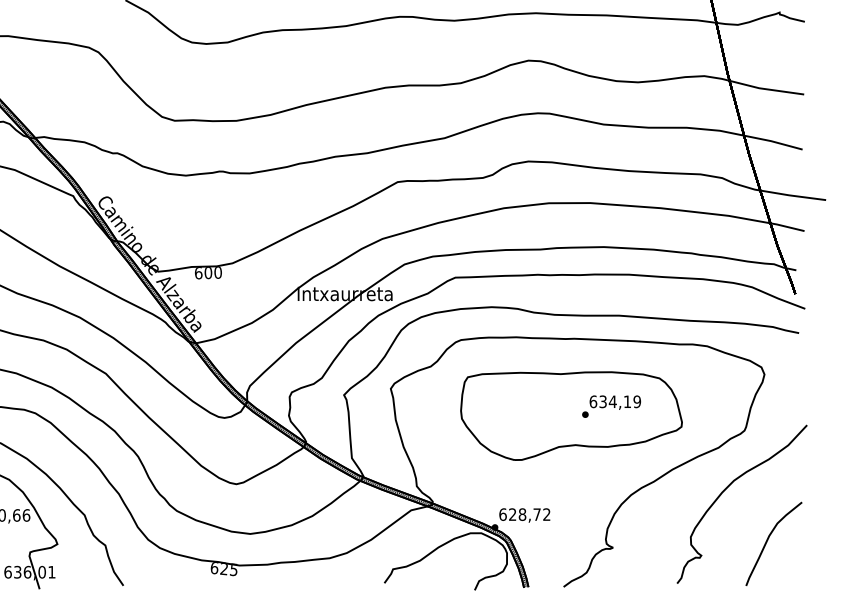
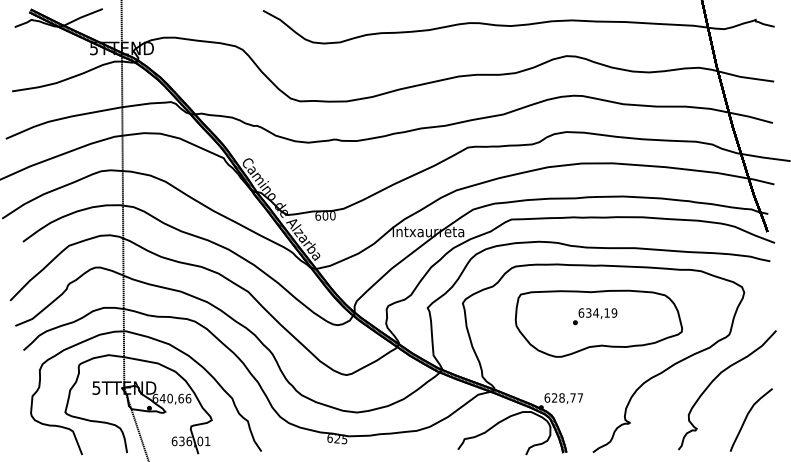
text: (612, 406) -> (595, 316), moved
text: (545, 513) -> (579, 397), 628,72 -> 628,77

